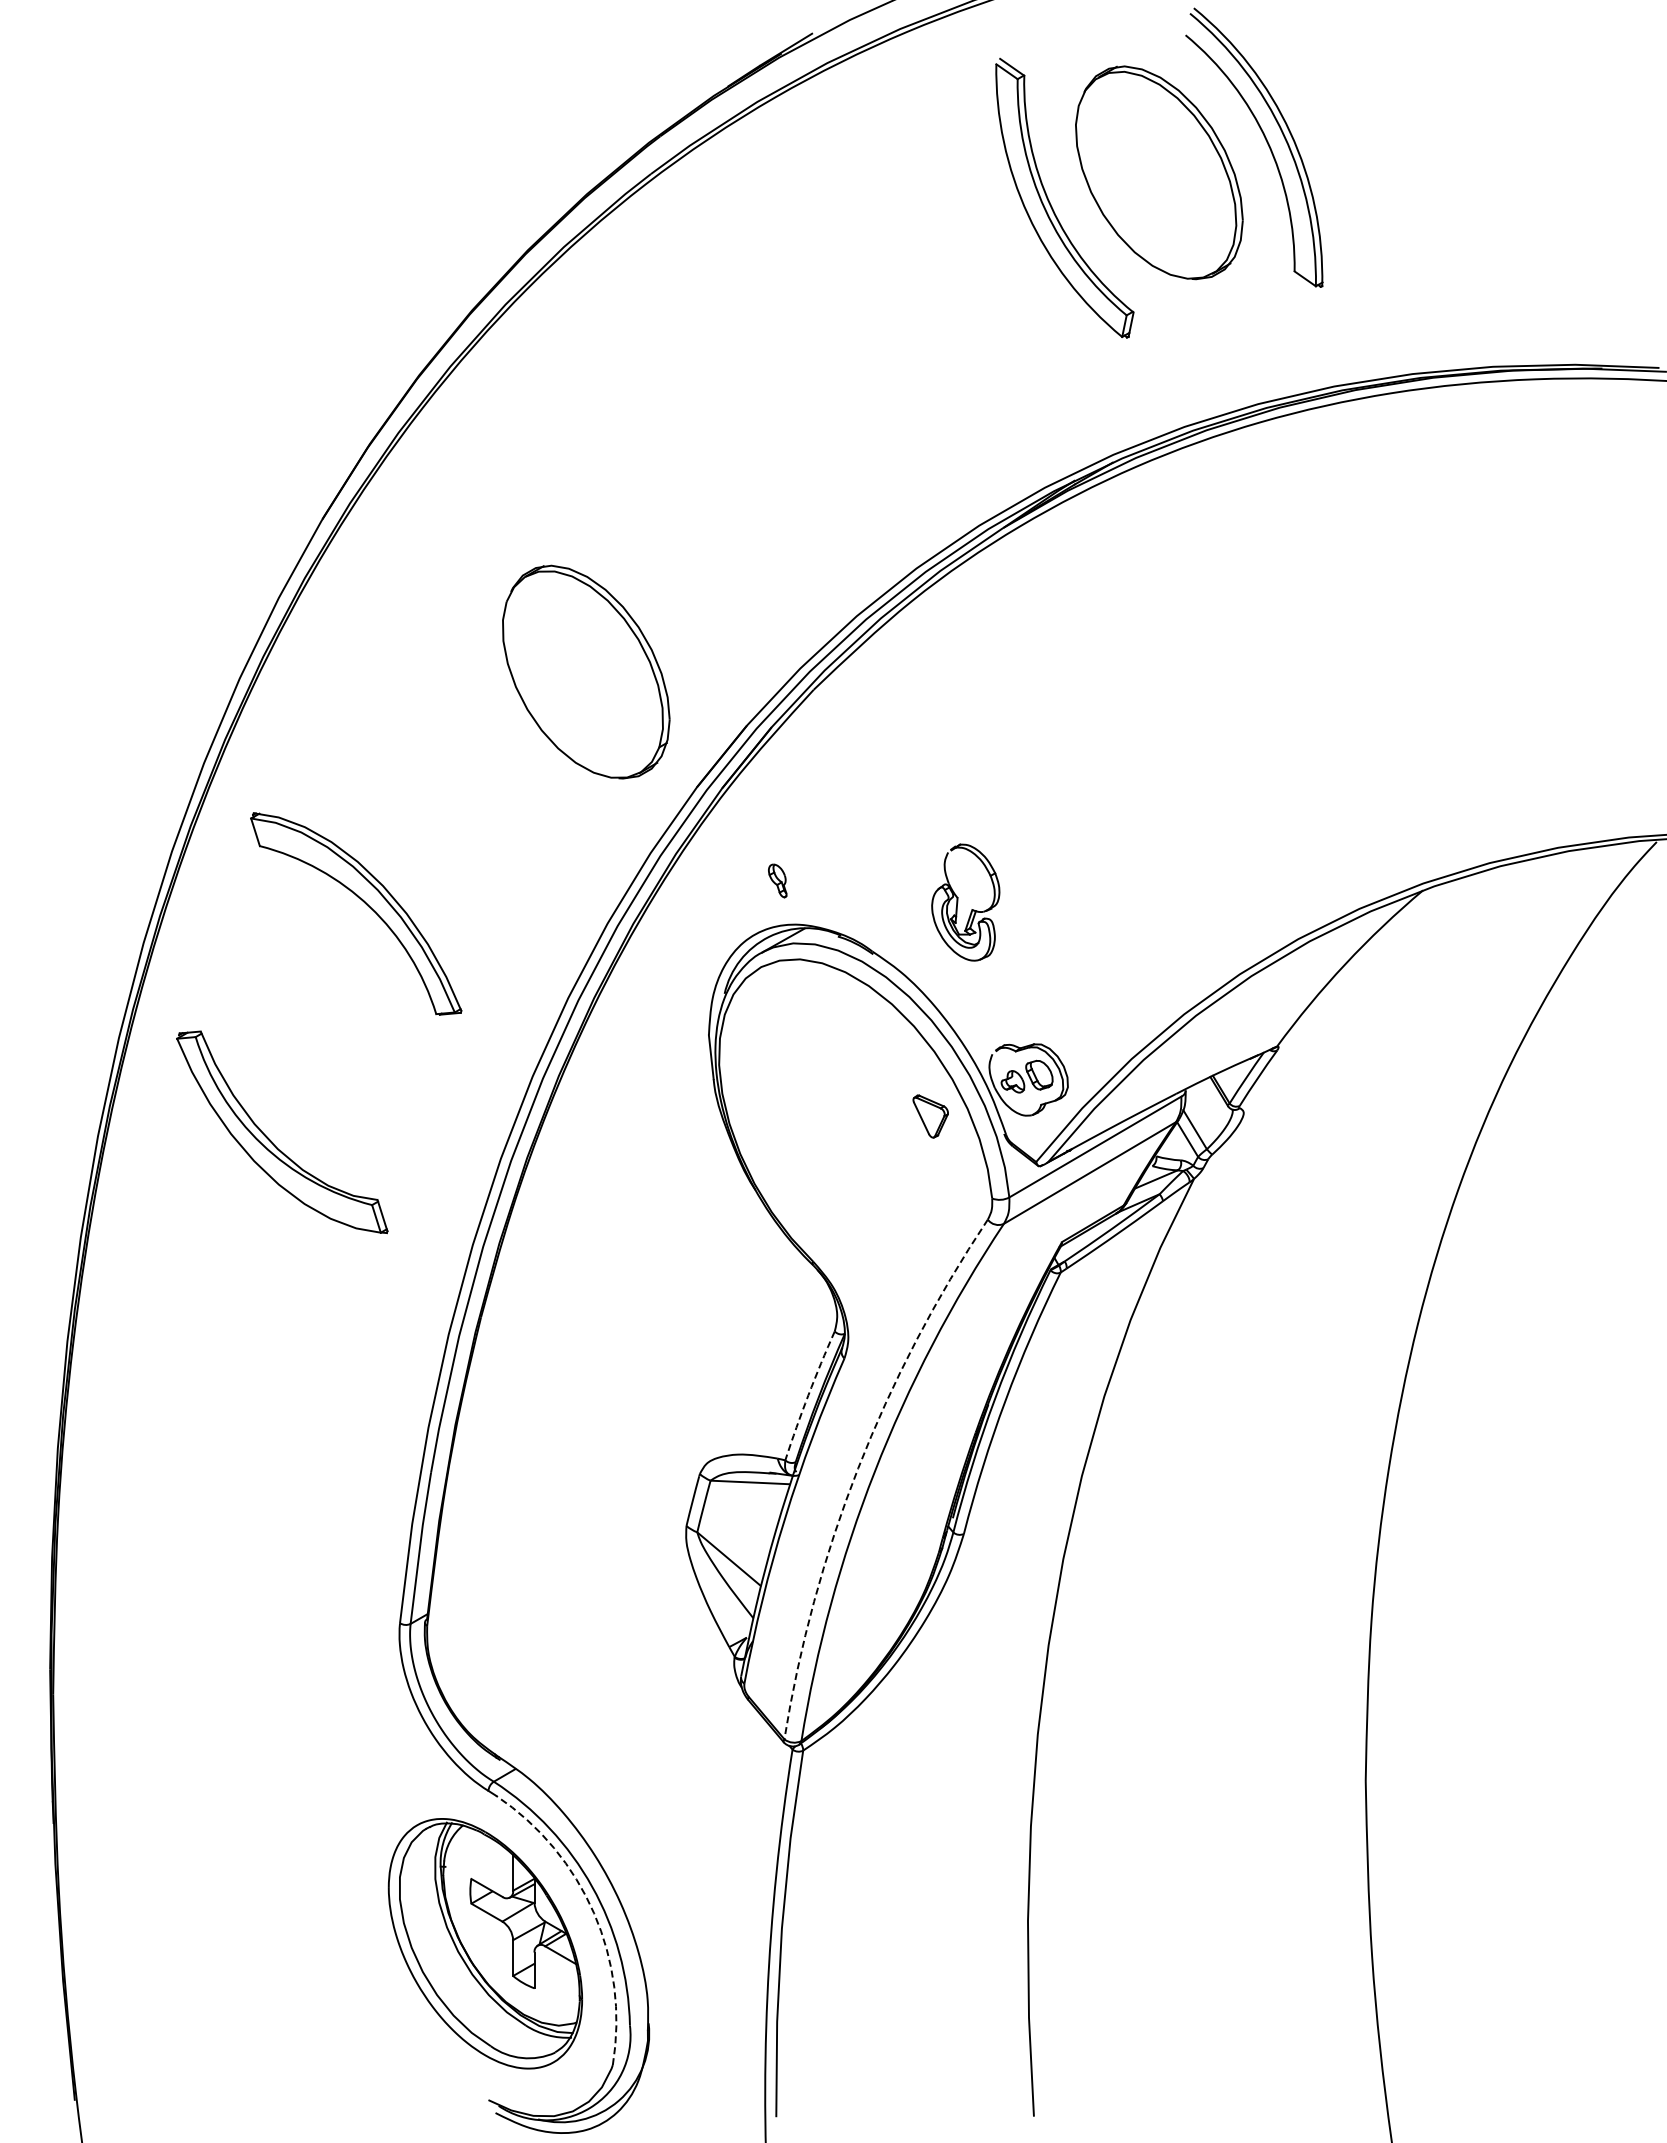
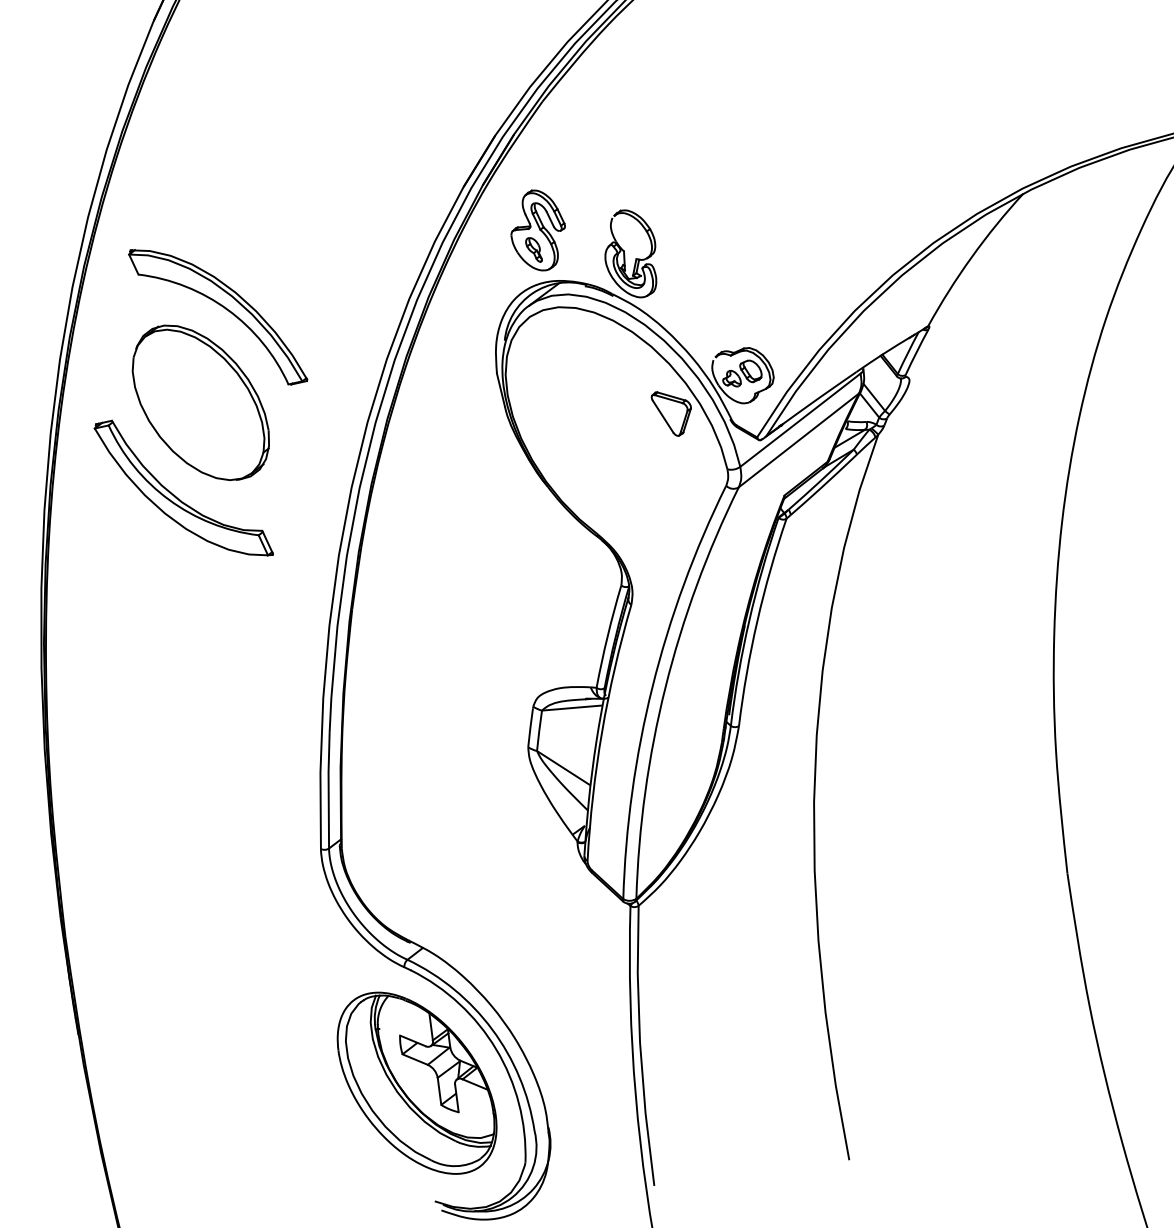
part: (586, 671) -> (200, 402), moved
part: (786, 856) -> (538, 230), added
part: (958, 902) -> (625, 254), moved
part: (930, 1116) -> (672, 413), size x1.43
arc: (808, 1395) -> (607, 636), dashed -> solid
arc: (858, 1468) -> (652, 686), dashed -> solid
arc: (594, 1913) -> (496, 1049), dashed -> solid

